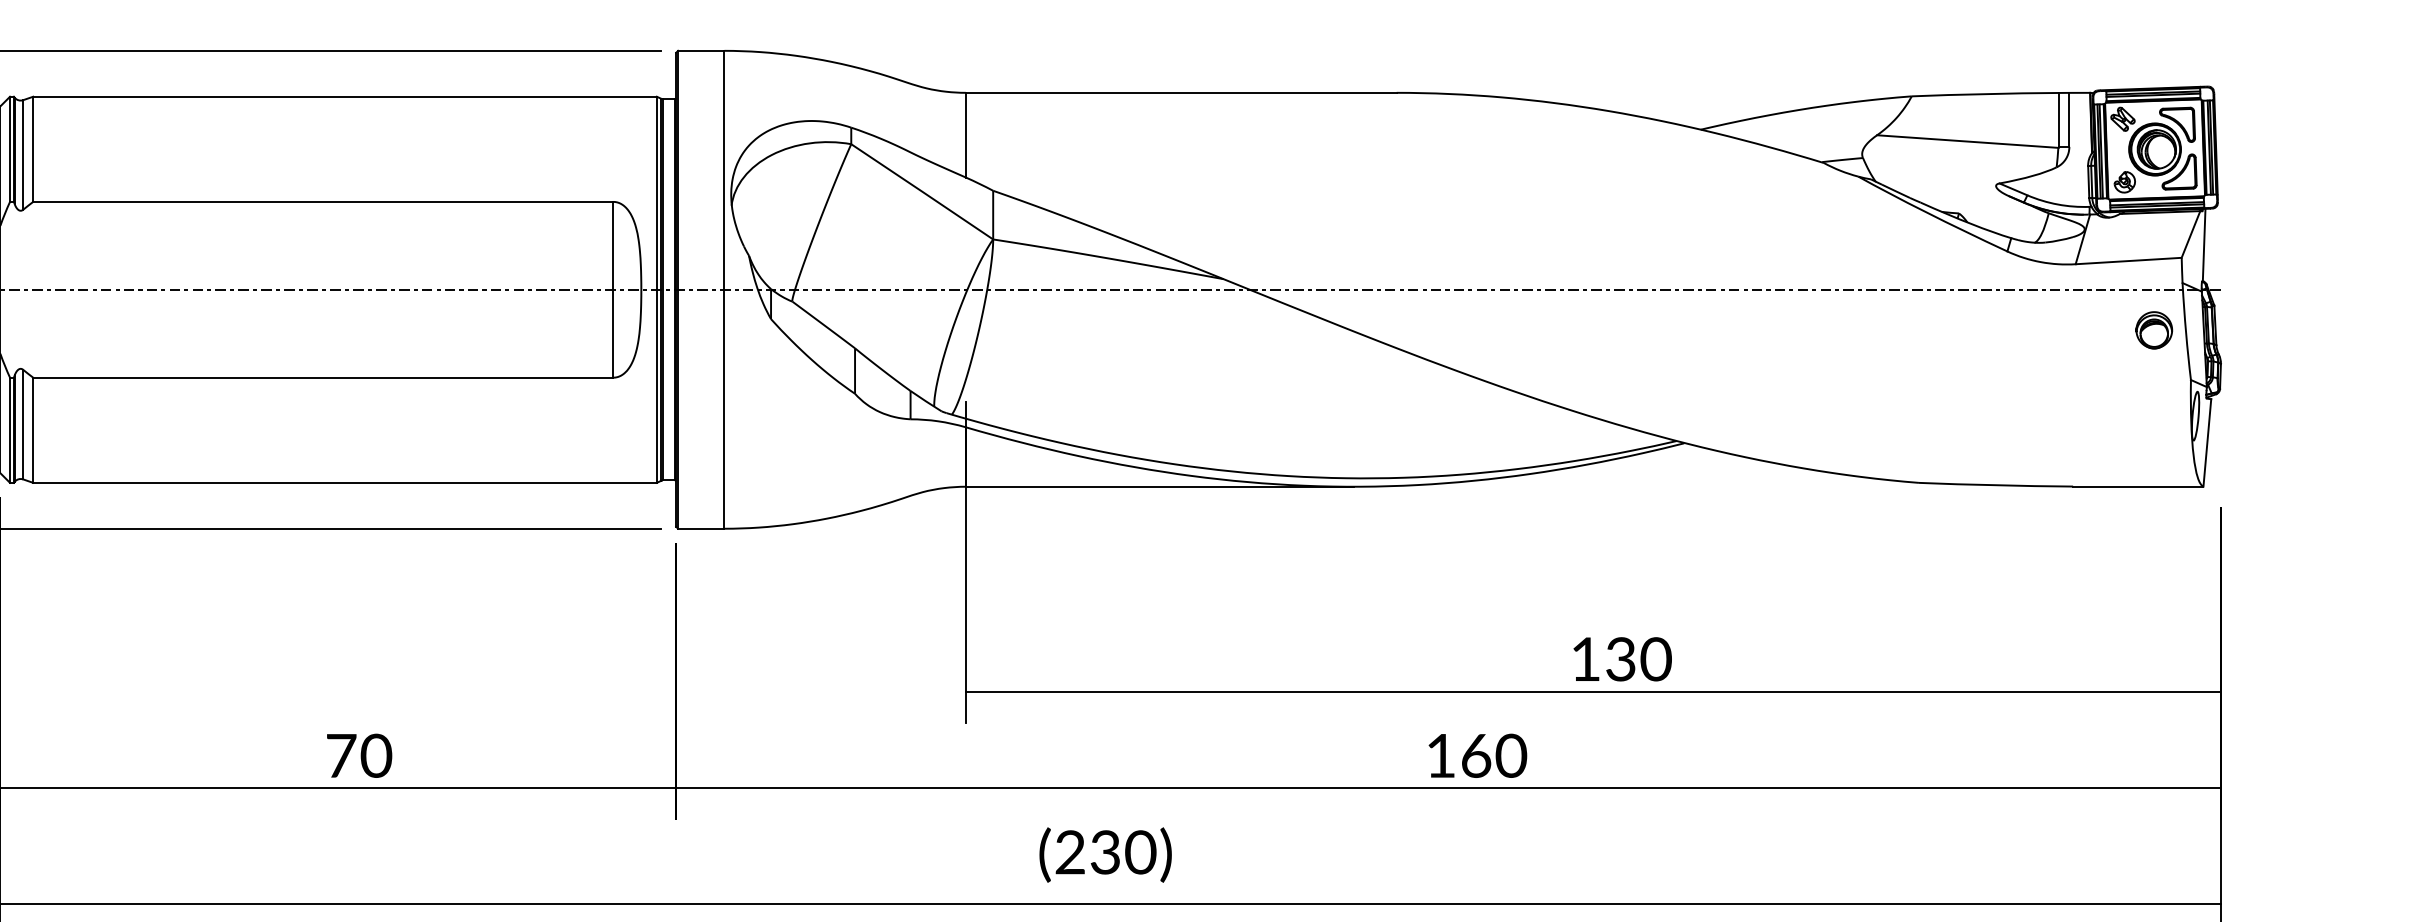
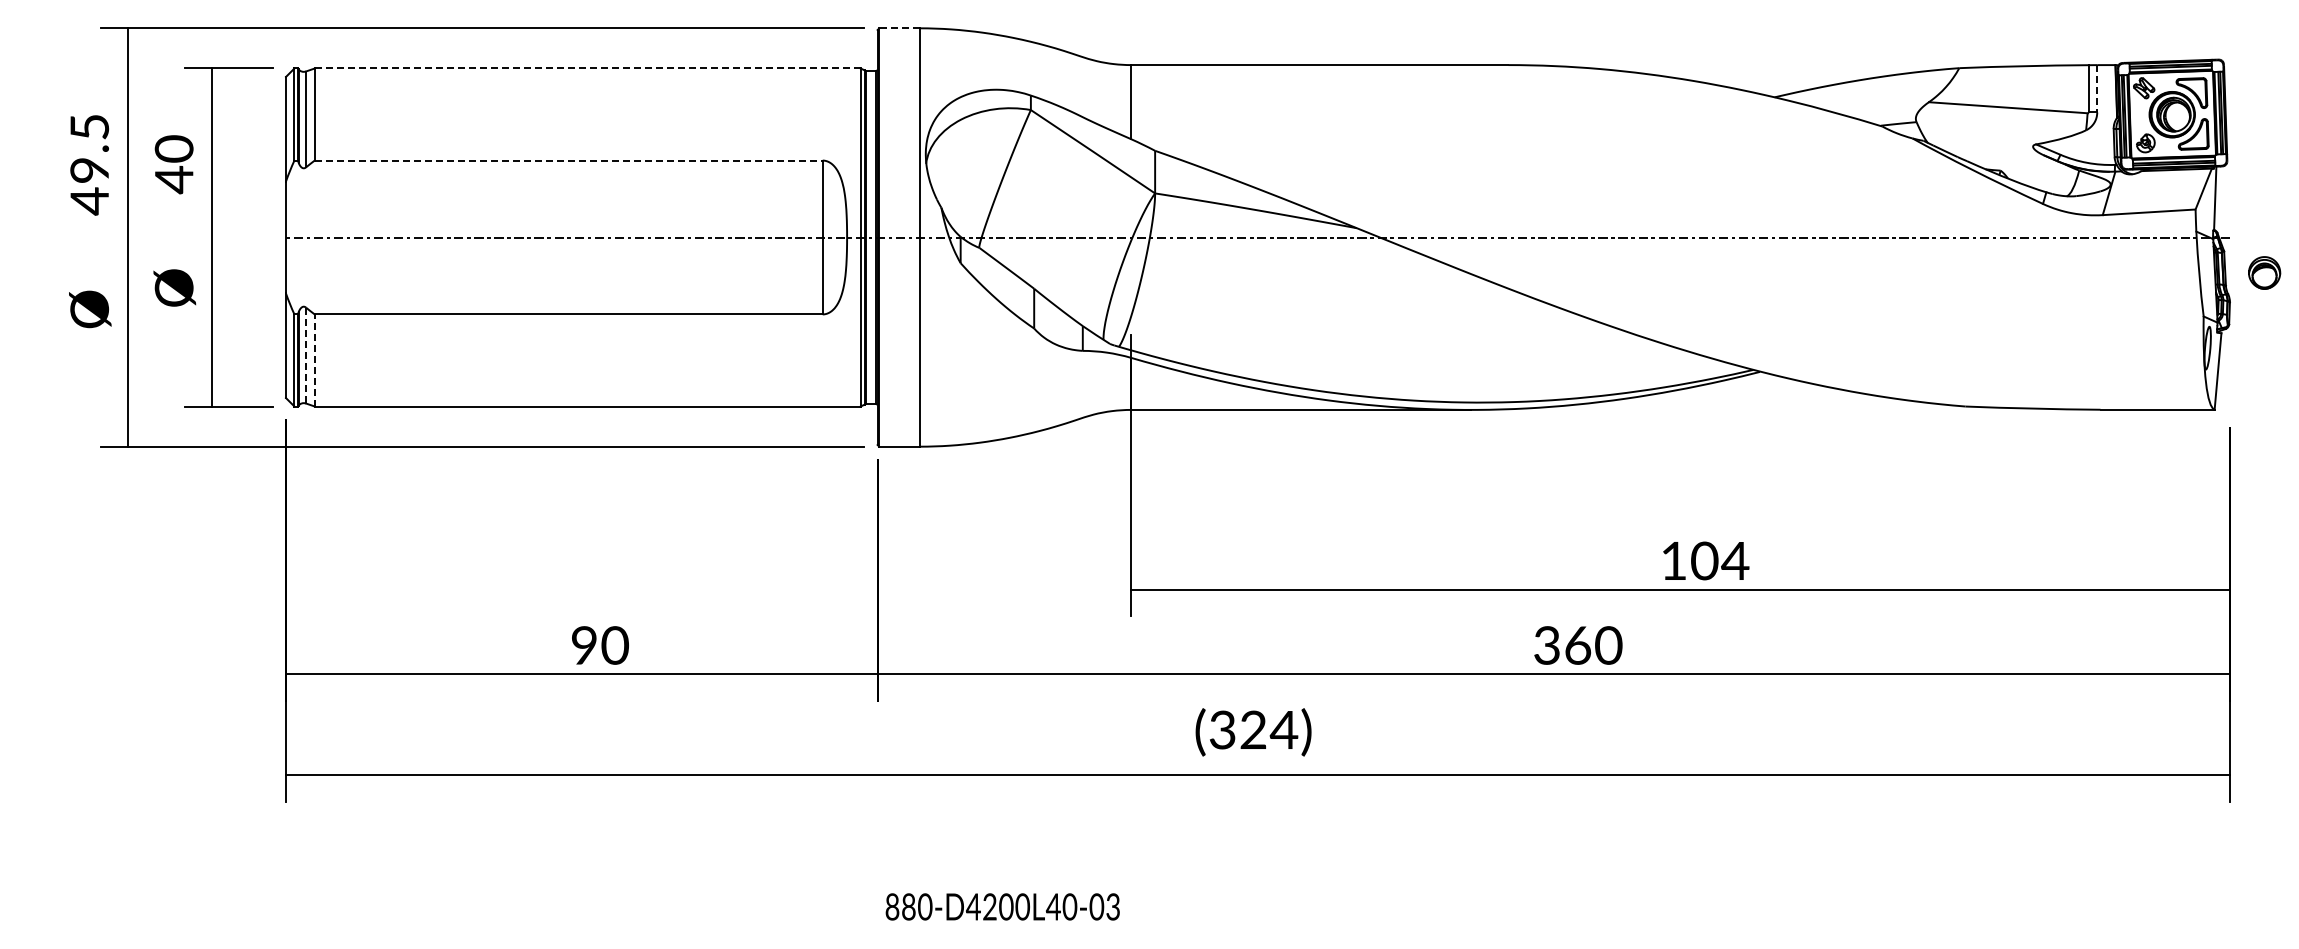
line: (701, 51) -> (899, 28), solid -> dashed
line: (344, 96) -> (587, 68), solid -> dashed
line: (2069, 119) -> (2097, 88), solid -> dashed
line: (323, 201) -> (568, 160), solid -> dashed
part: (2154, 329) -> (2264, 272), moved
line: (23, 424) -> (306, 355), solid -> dashed
line: (32, 429) -> (314, 359), solid -> dashed
text: (1639, 658) -> (1720, 560), 130 -> 104
text: (341, 755) -> (584, 645), 70 -> 90
text: (1440, 755) -> (1546, 645), 160 -> 360
text: (1105, 851) -> (1253, 729), (230) -> (324)

